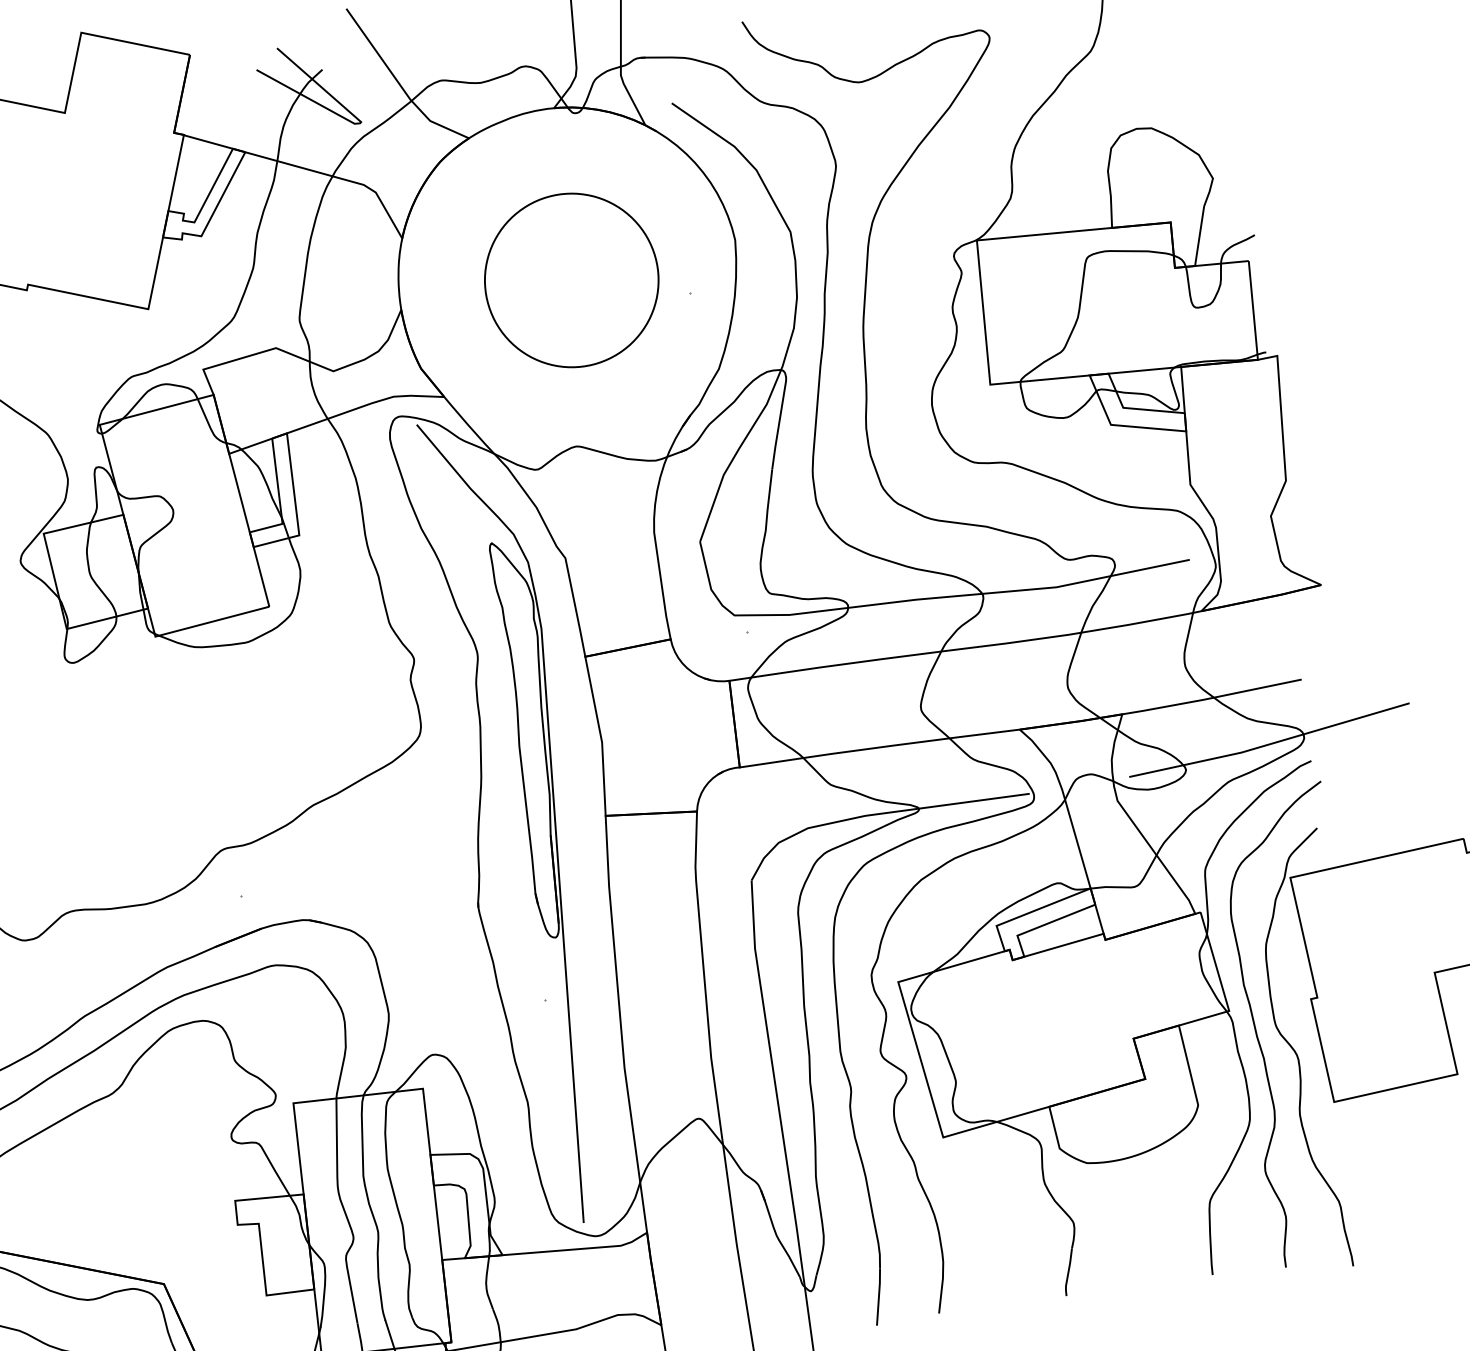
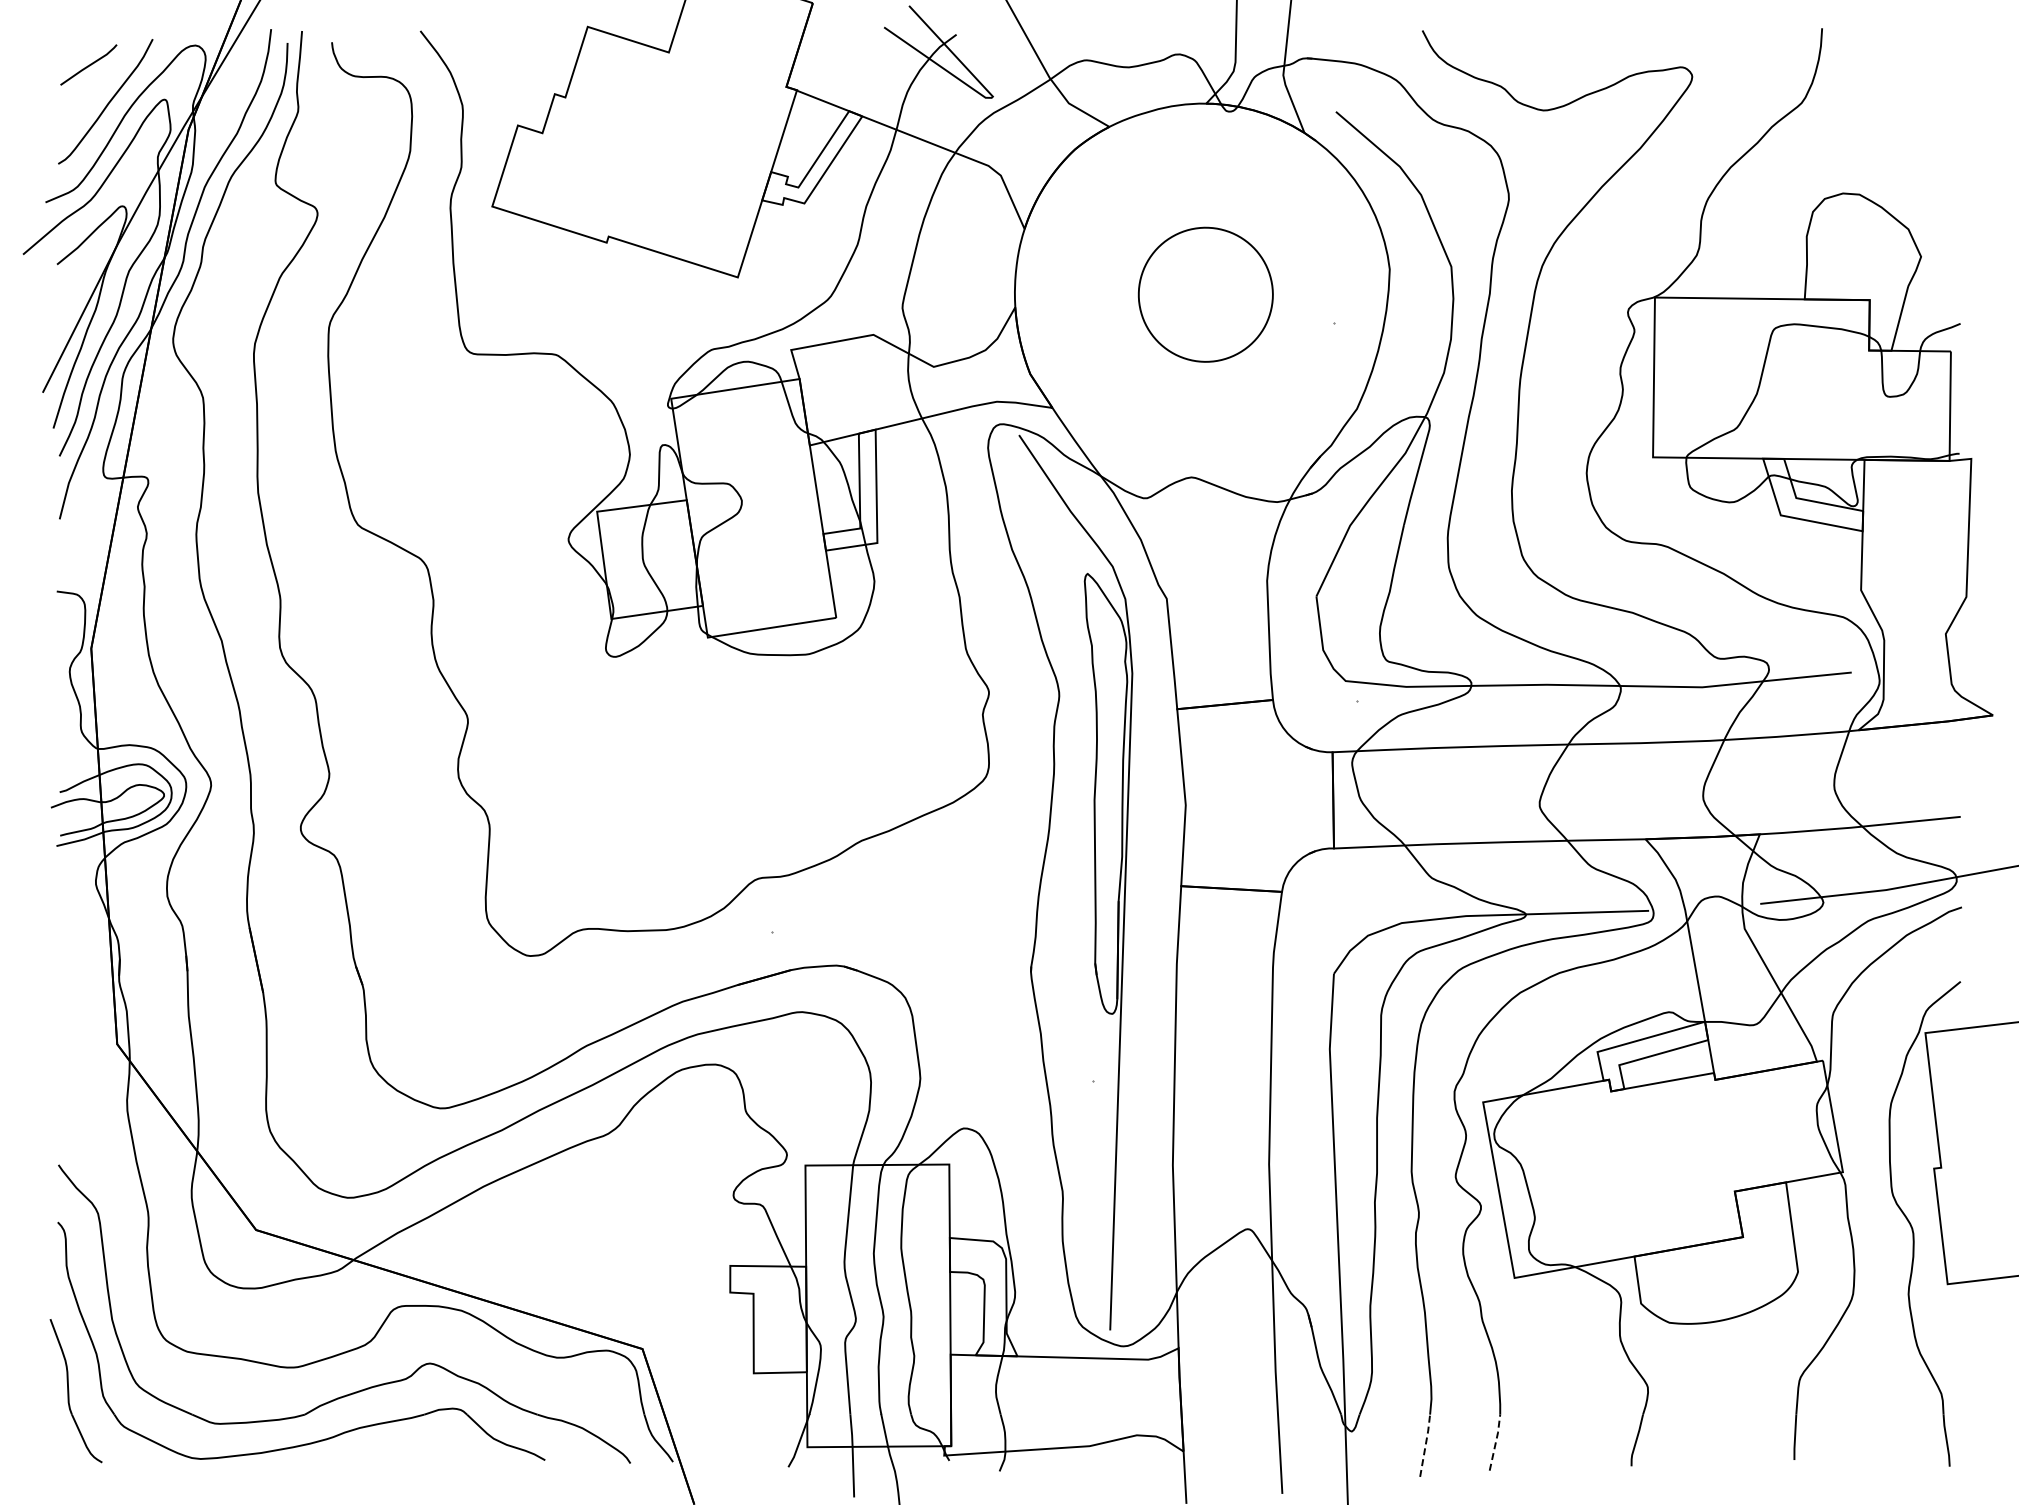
part: (571, 280) -> (1205, 294), size x0.7
part: (1257, 1033) -> (1871, 1200), removed
line: (942, 1286) -> (1496, 1441), solid -> dashed
line: (878, 1295) -> (1425, 1444), solid -> dashed

